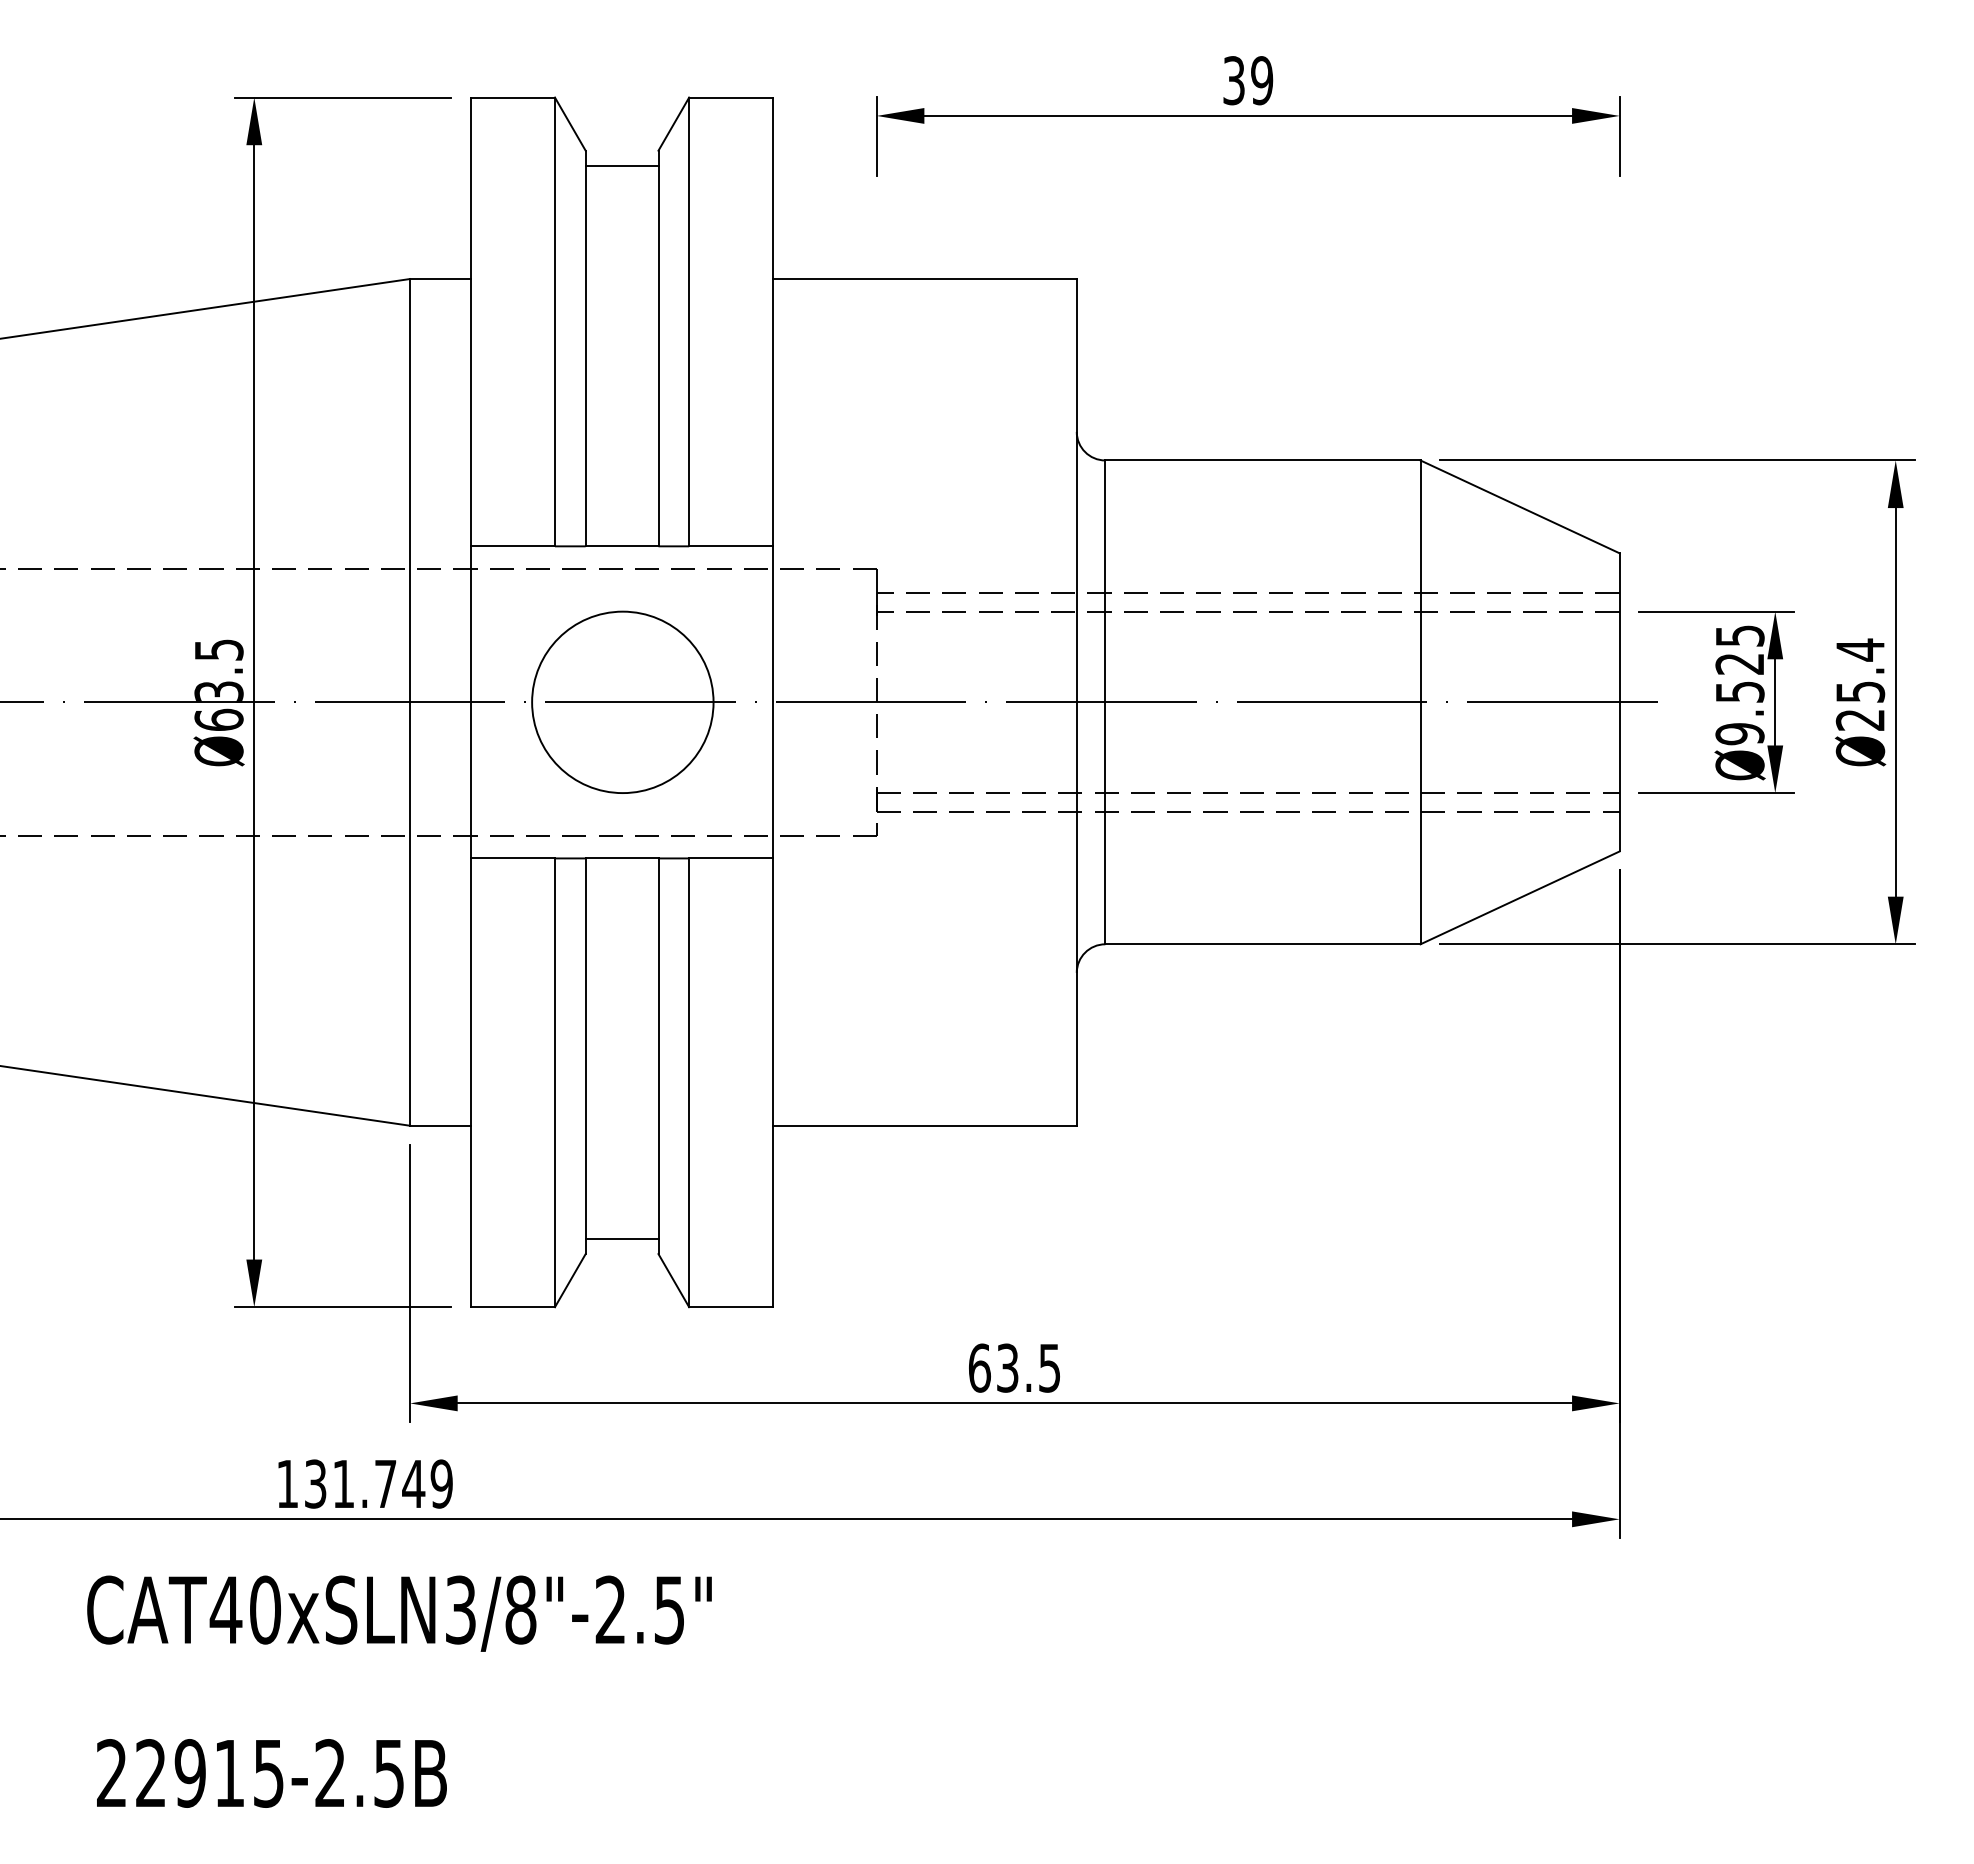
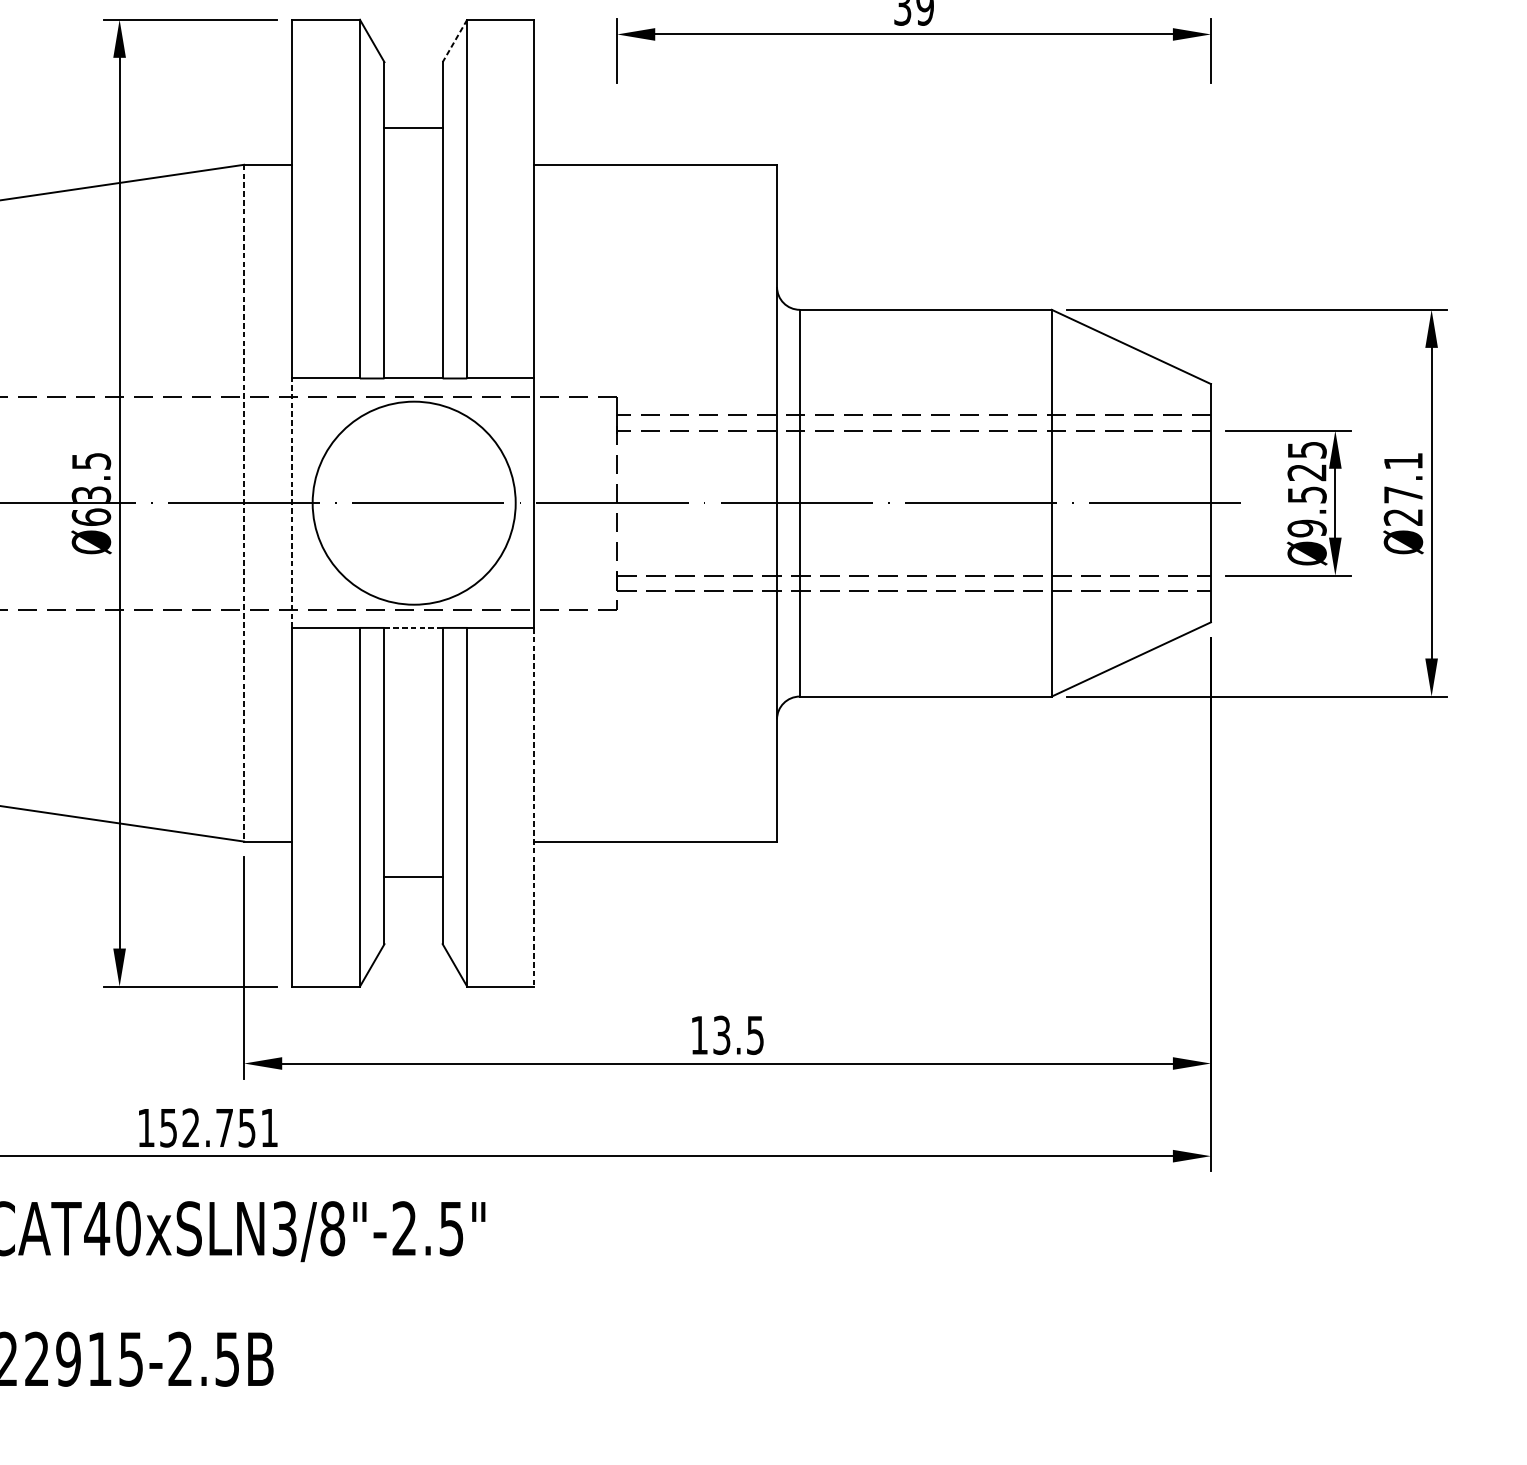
line: (673, 124) -> (454, 41), solid -> dashed
line: (621, 165) -> (413, 128), moved
text: (1860, 670) -> (1403, 477), Ø25.4 -> Ø27.1
line: (470, 701) -> (292, 502), solid -> dashed
line: (410, 702) -> (244, 503), solid -> dashed
circle: (622, 702) -> (413, 503), size x1.4
line: (622, 858) -> (413, 627), solid -> dashed
line: (772, 1083) -> (533, 807), solid -> dashed
line: (621, 1239) -> (413, 877), moved
text: (979, 1367) -> (699, 1034), 63.5 -> 13.5
text: (378, 1483) -> (218, 1127), 131.749 -> 152.751

